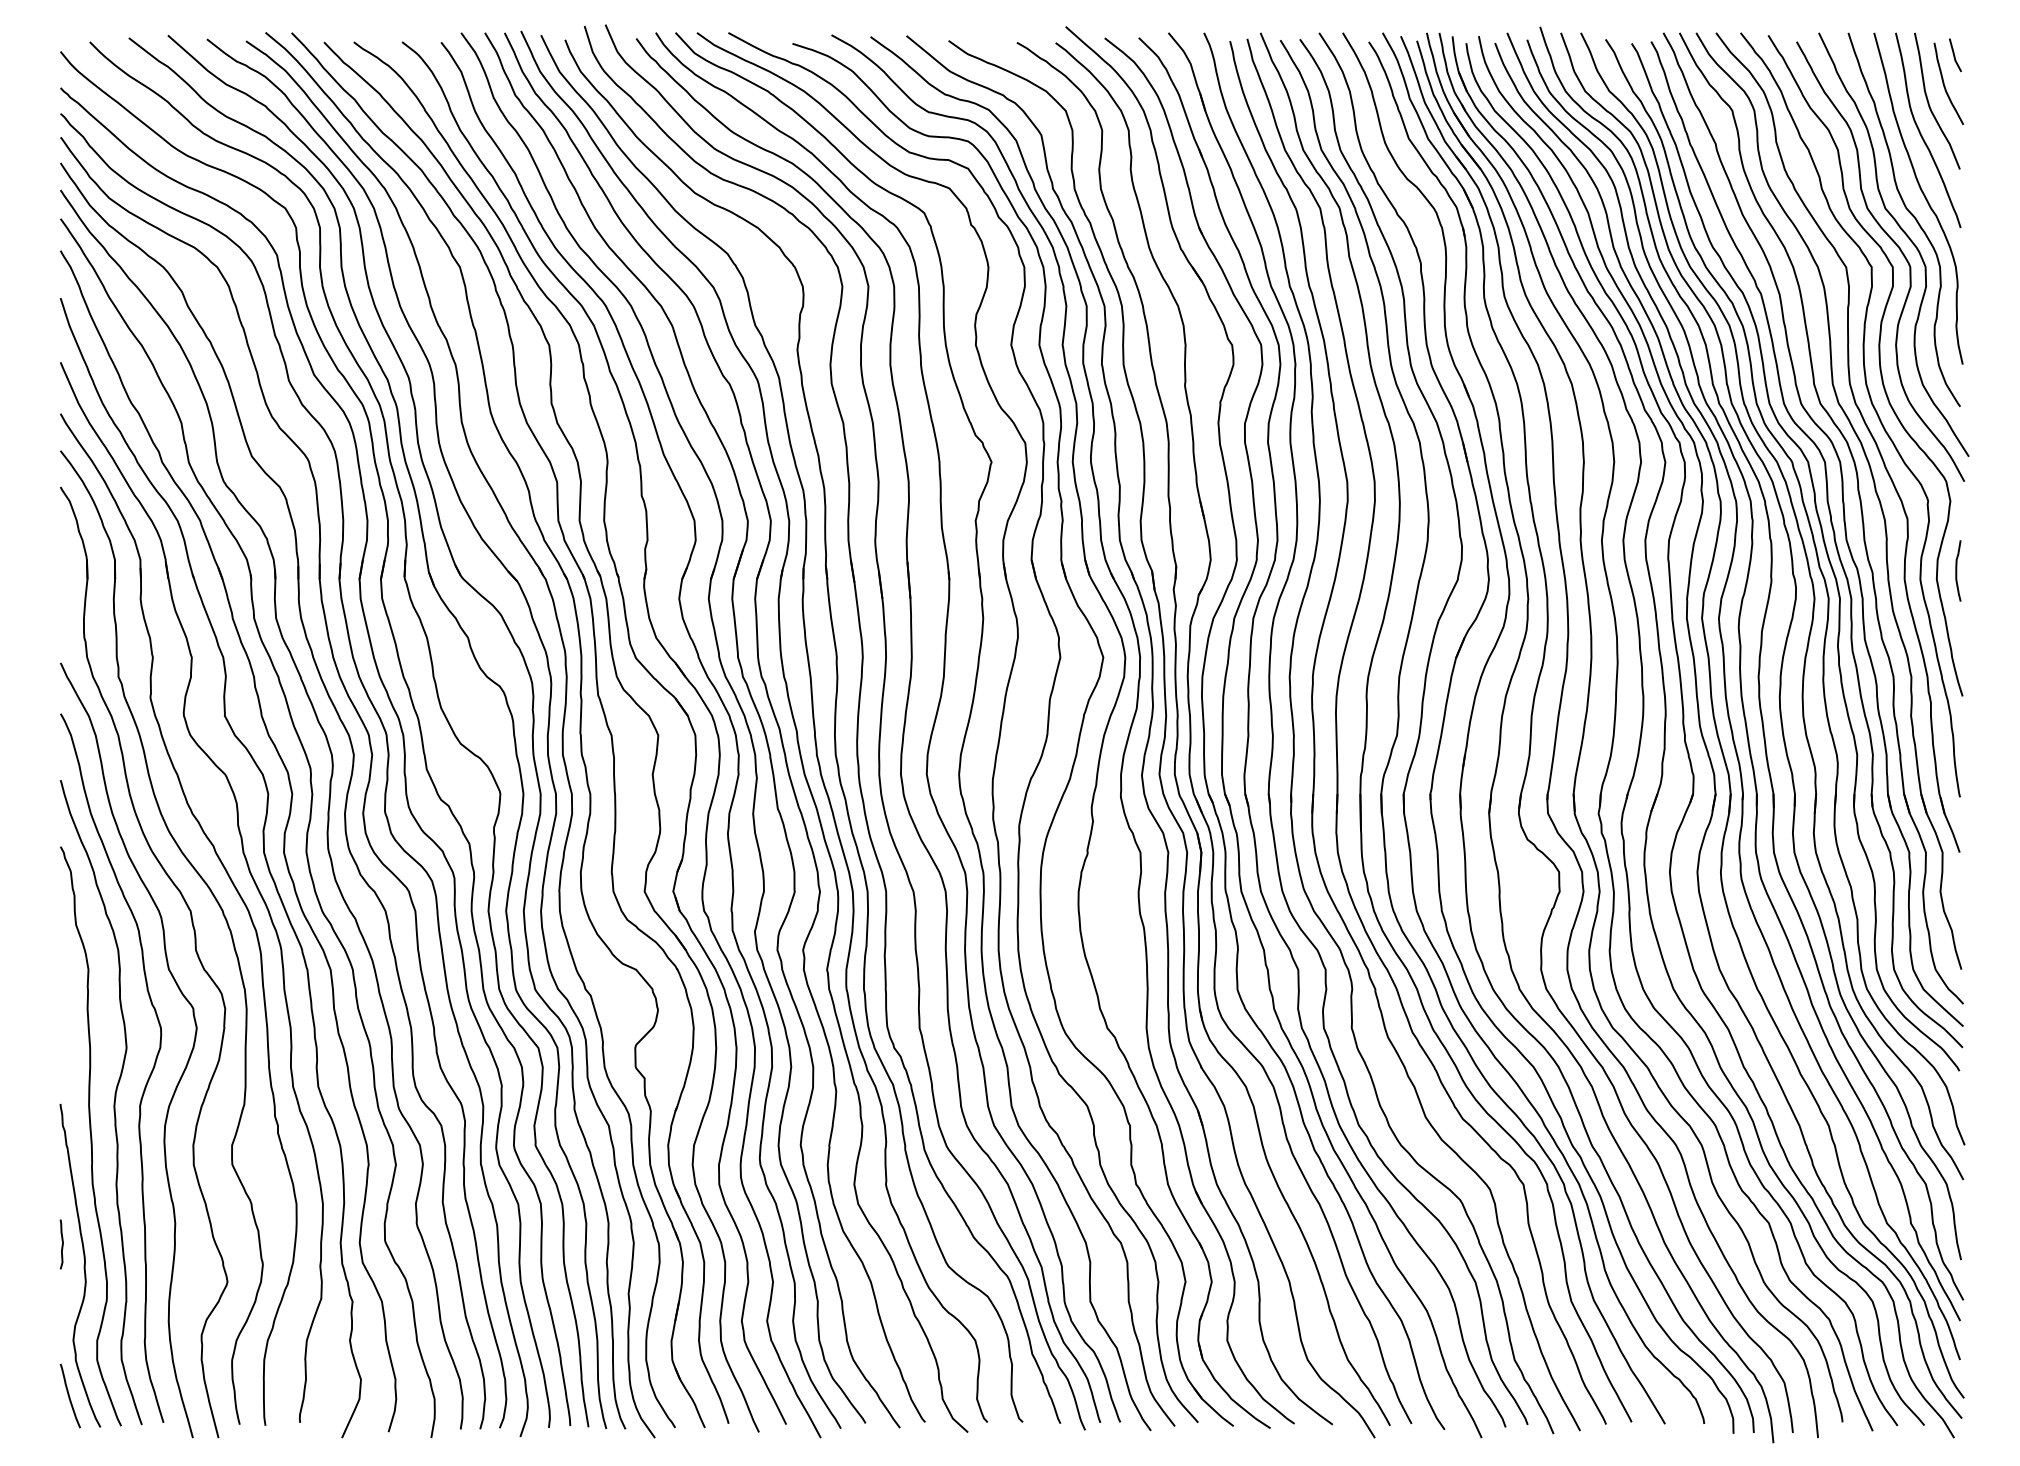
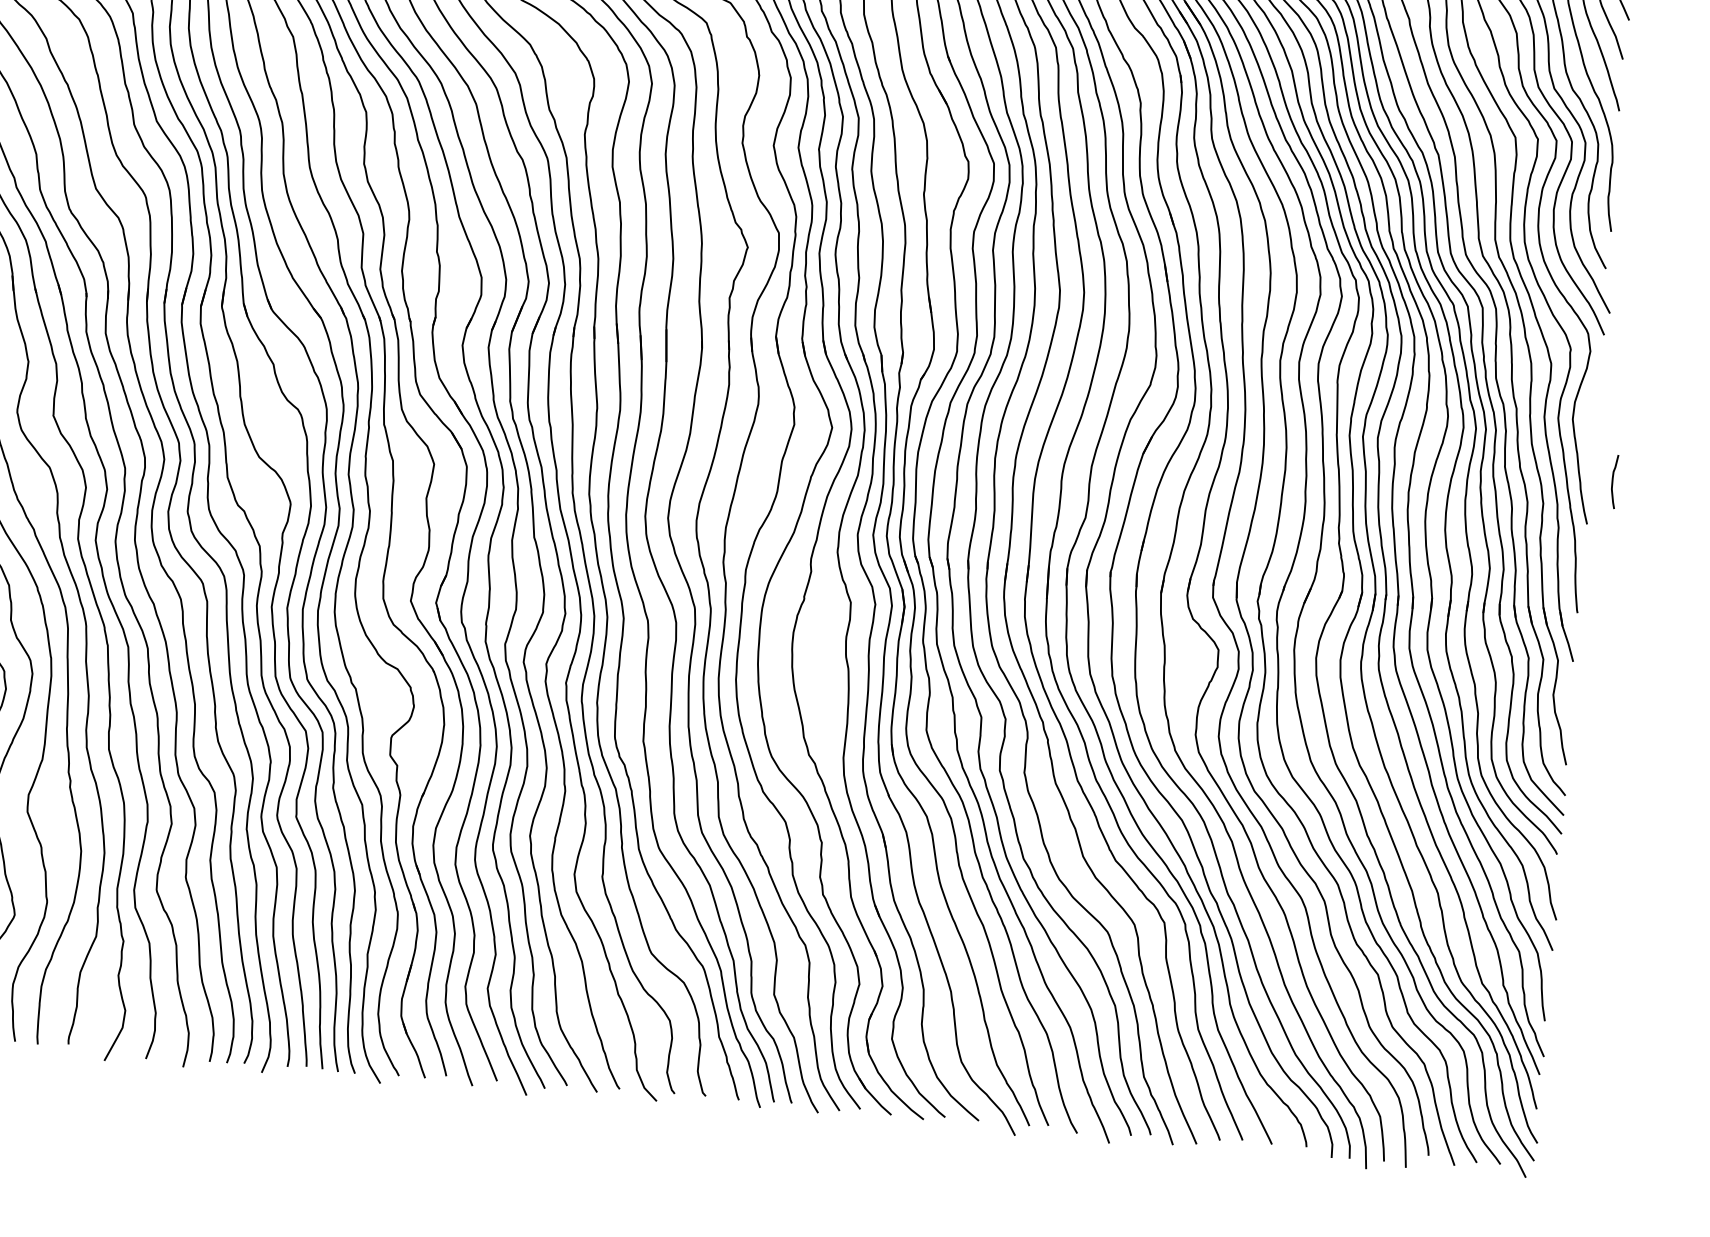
curve: (1957, 570) -> (1613, 481), moved

